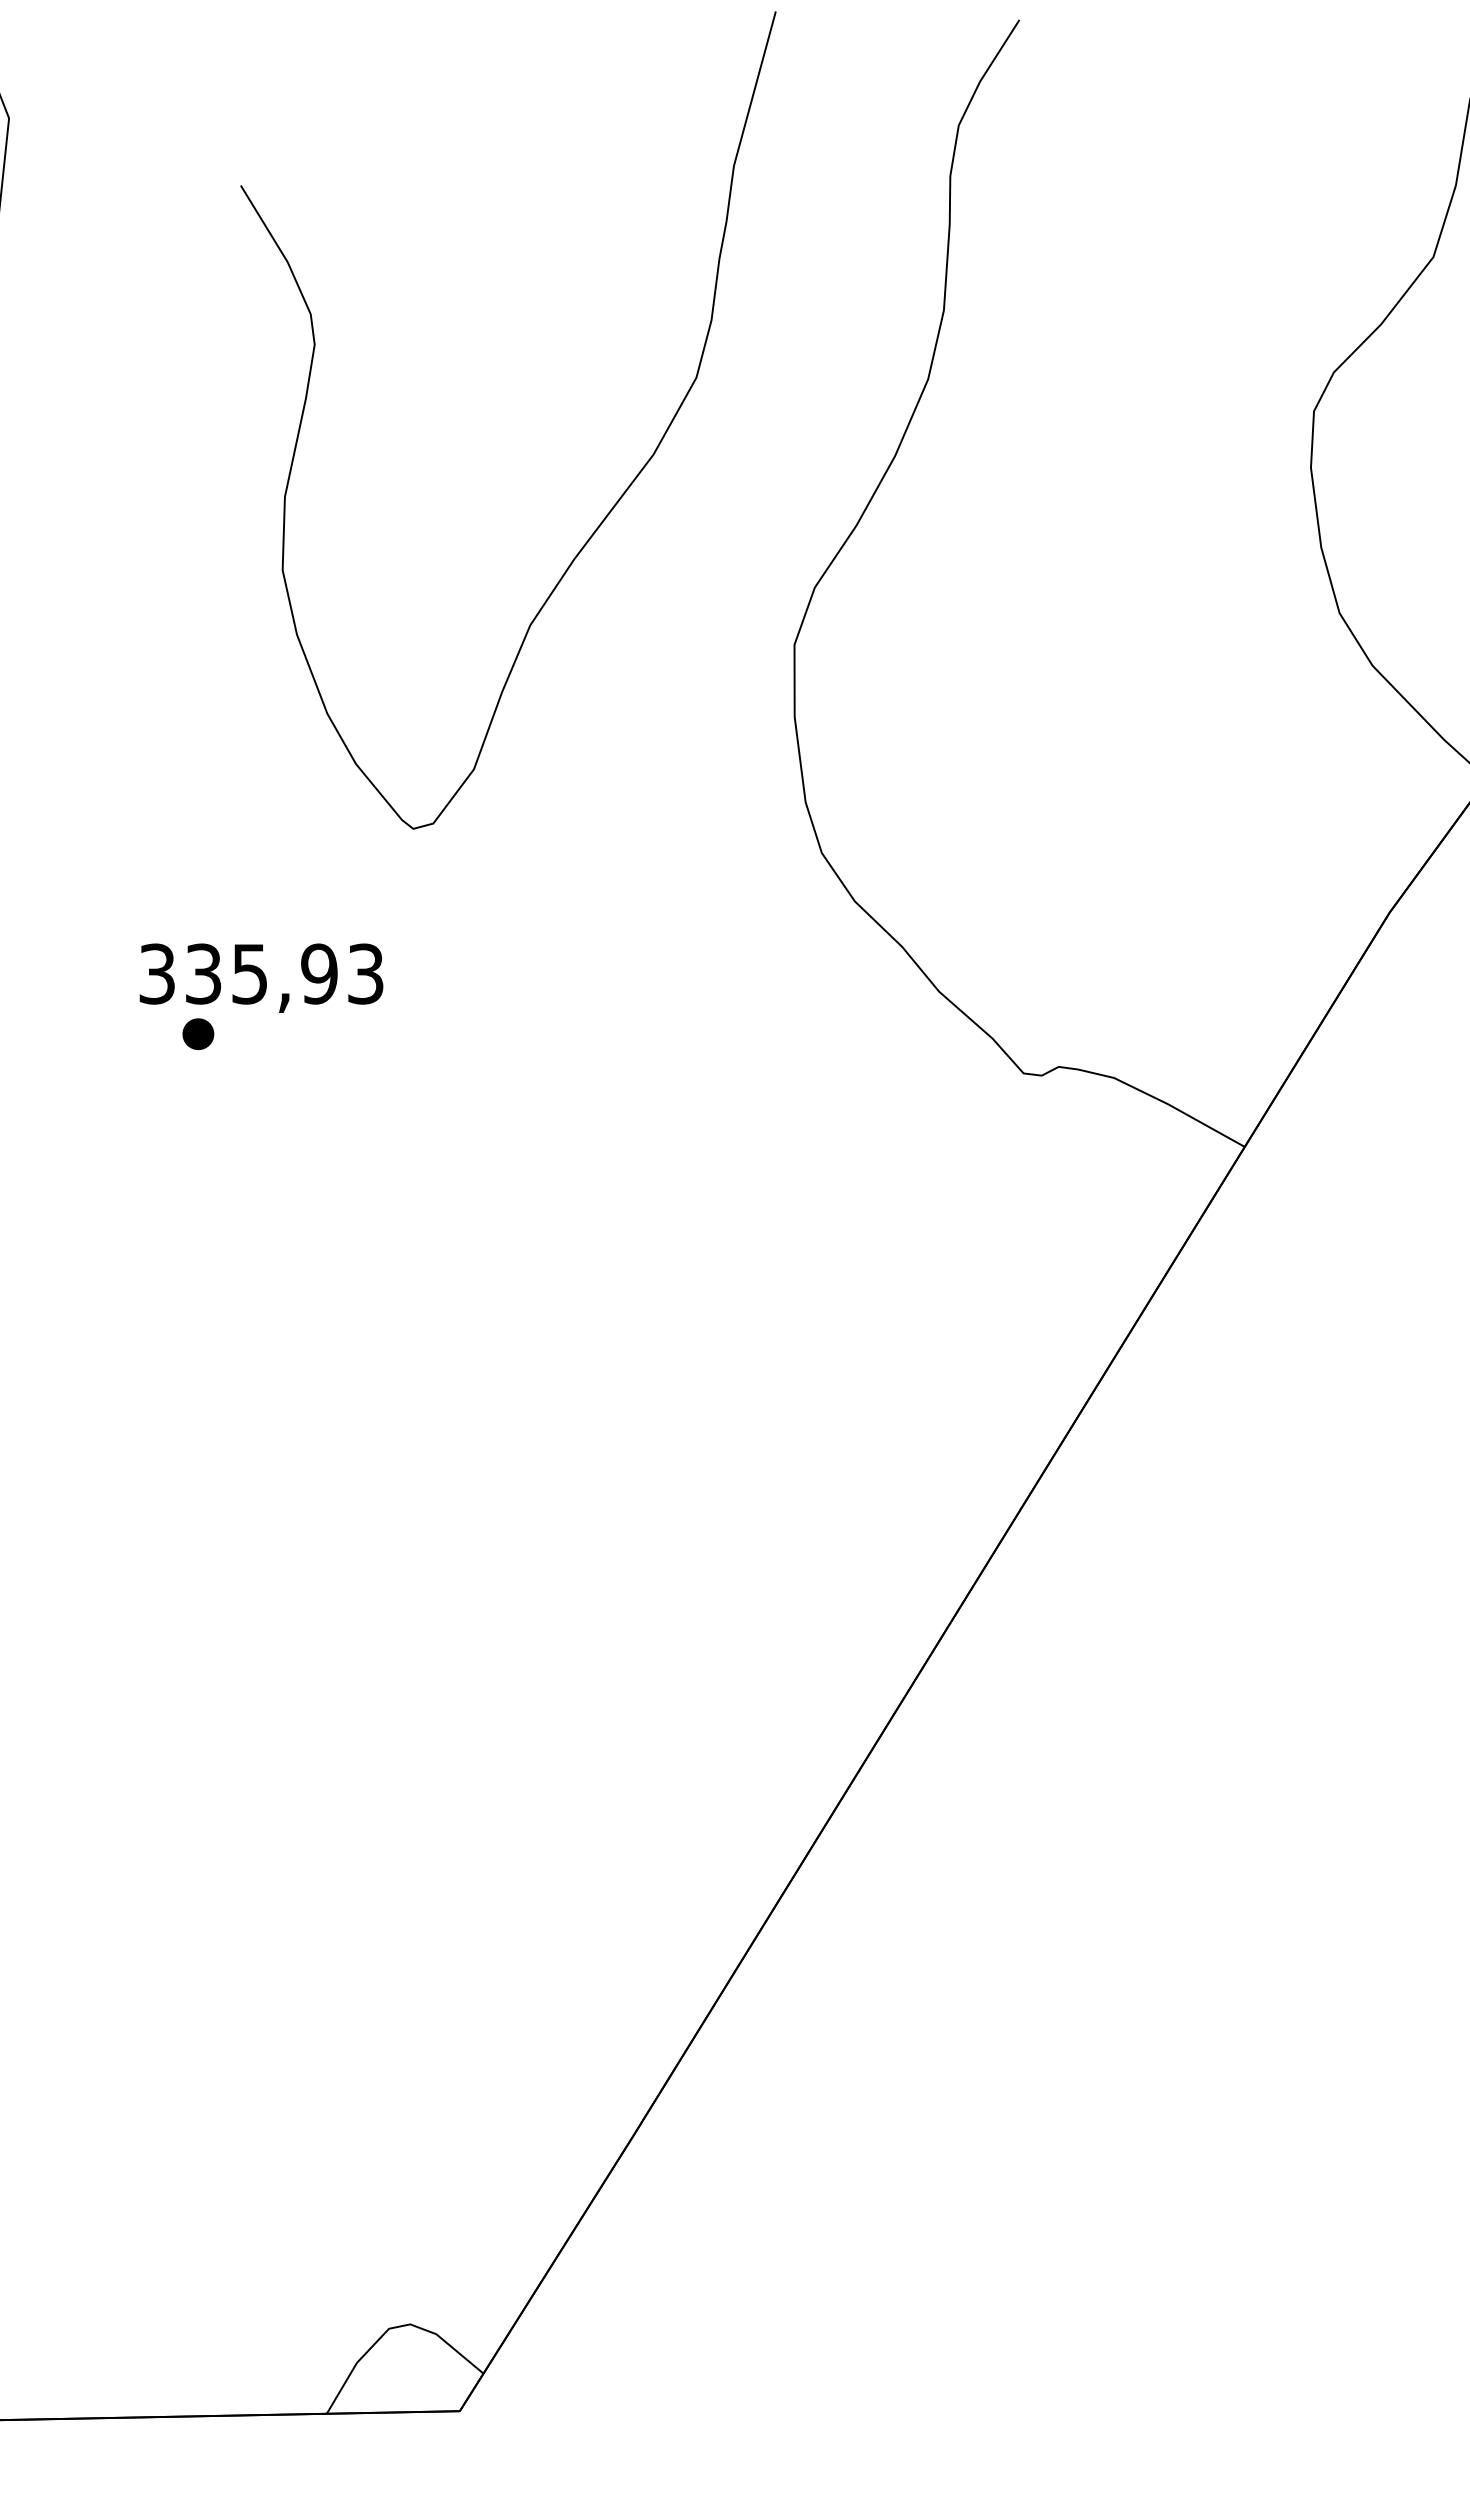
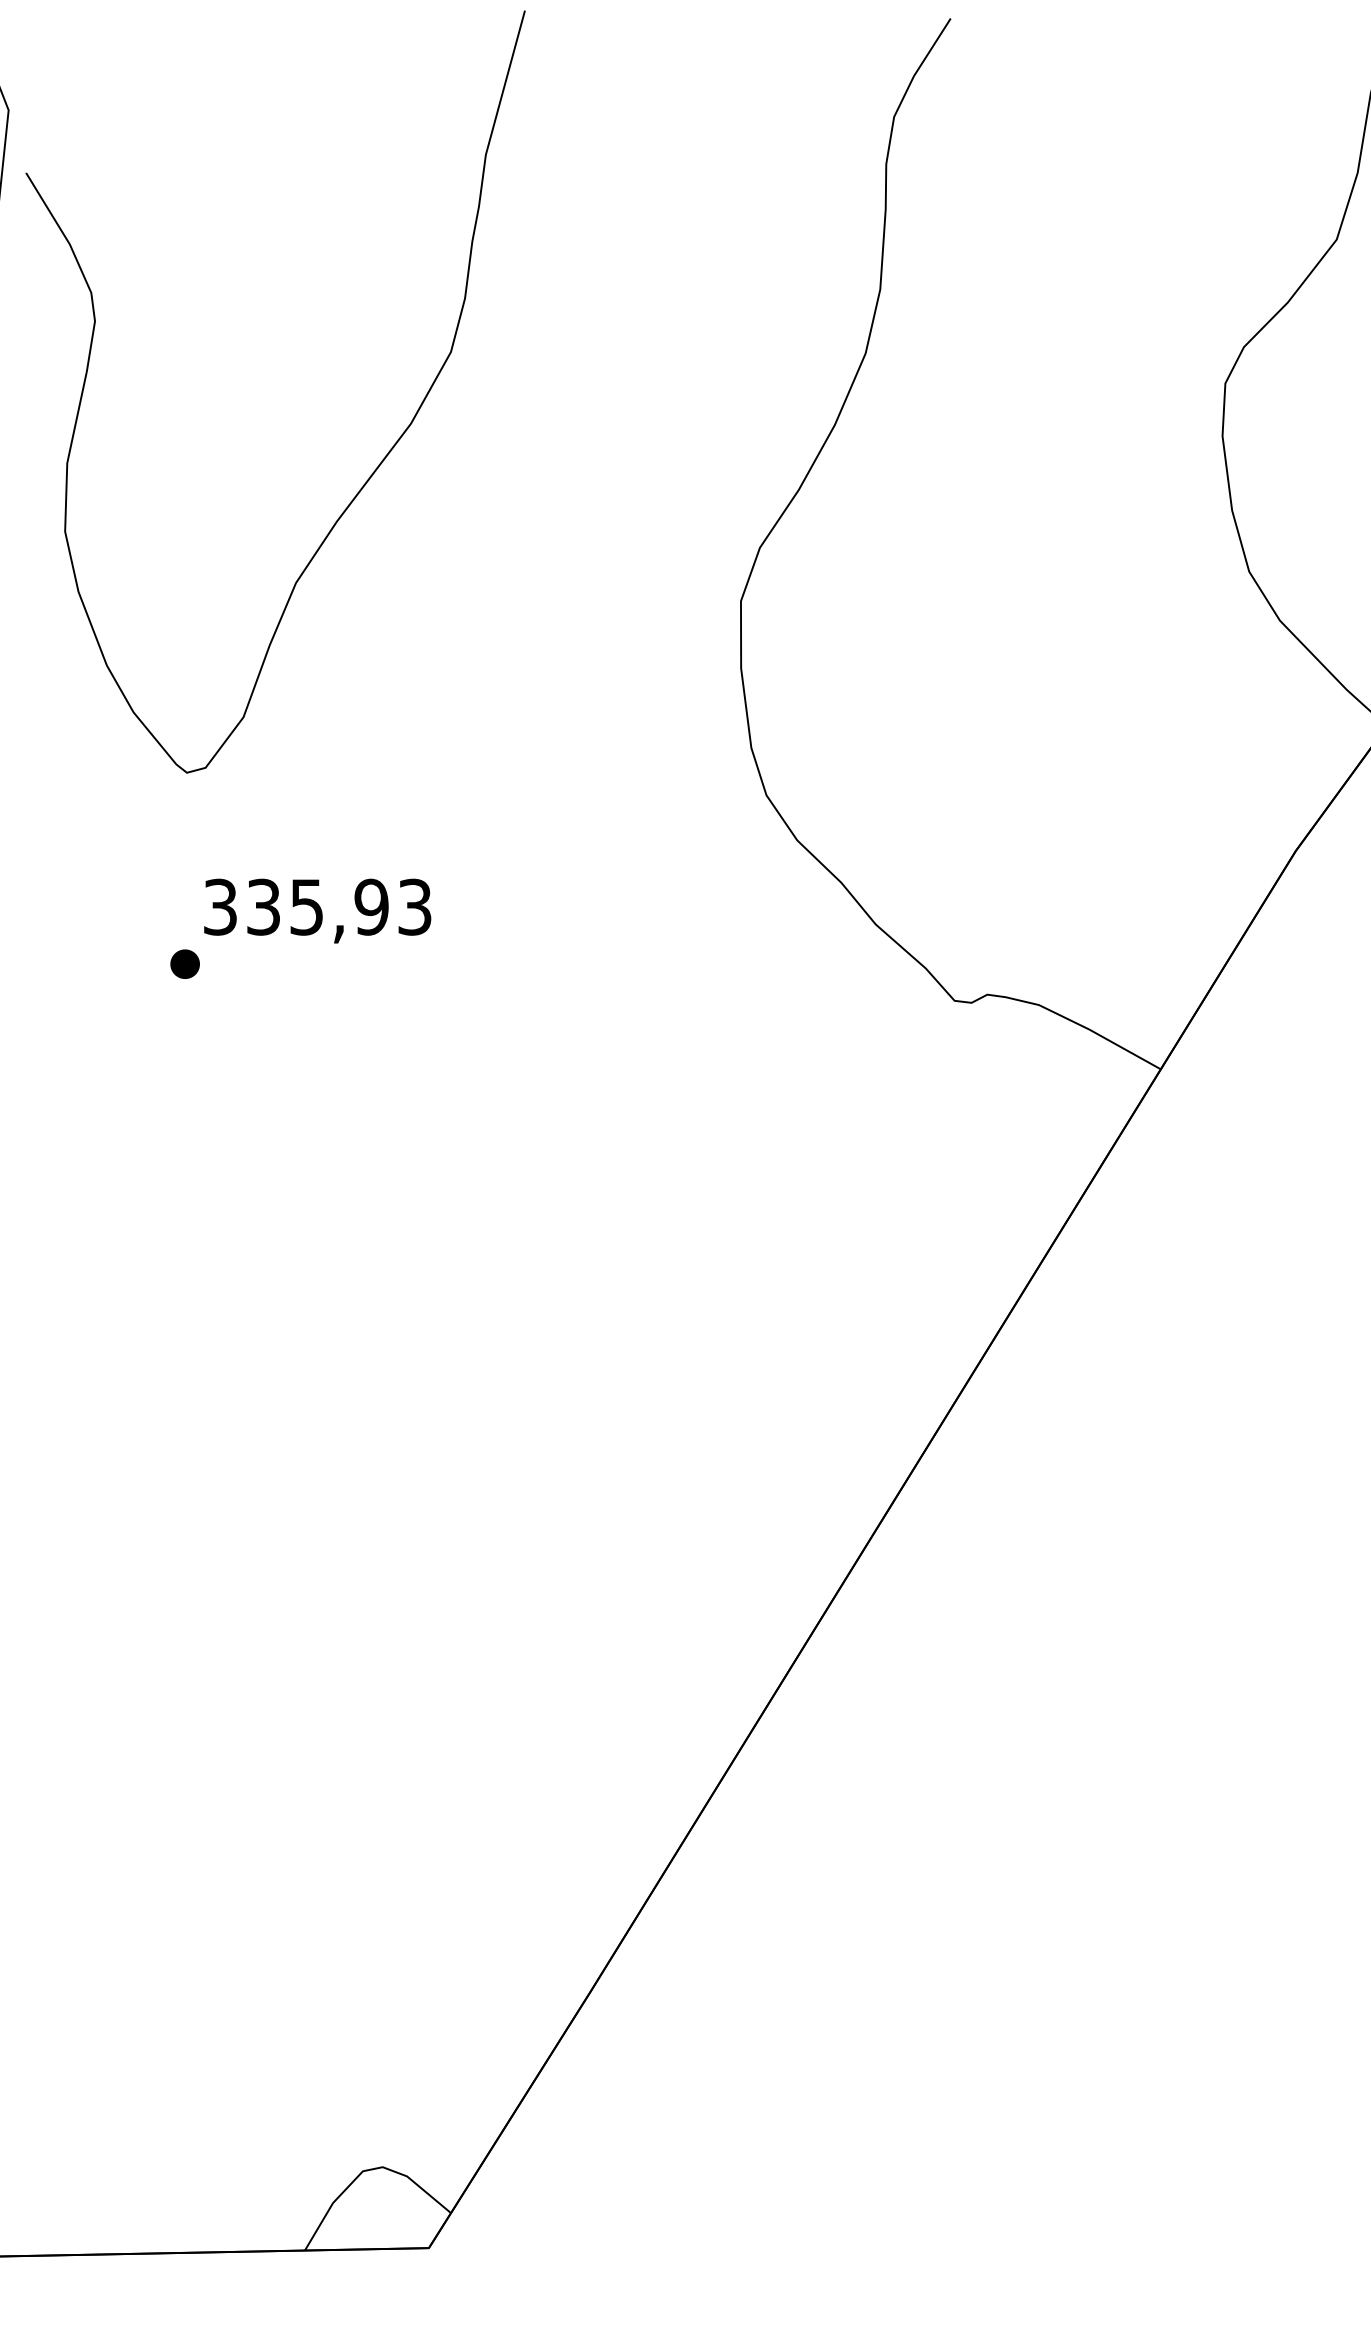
curve: (616, 501) -> (376, 467), moved
text: (261, 977) -> (317, 910), moved

